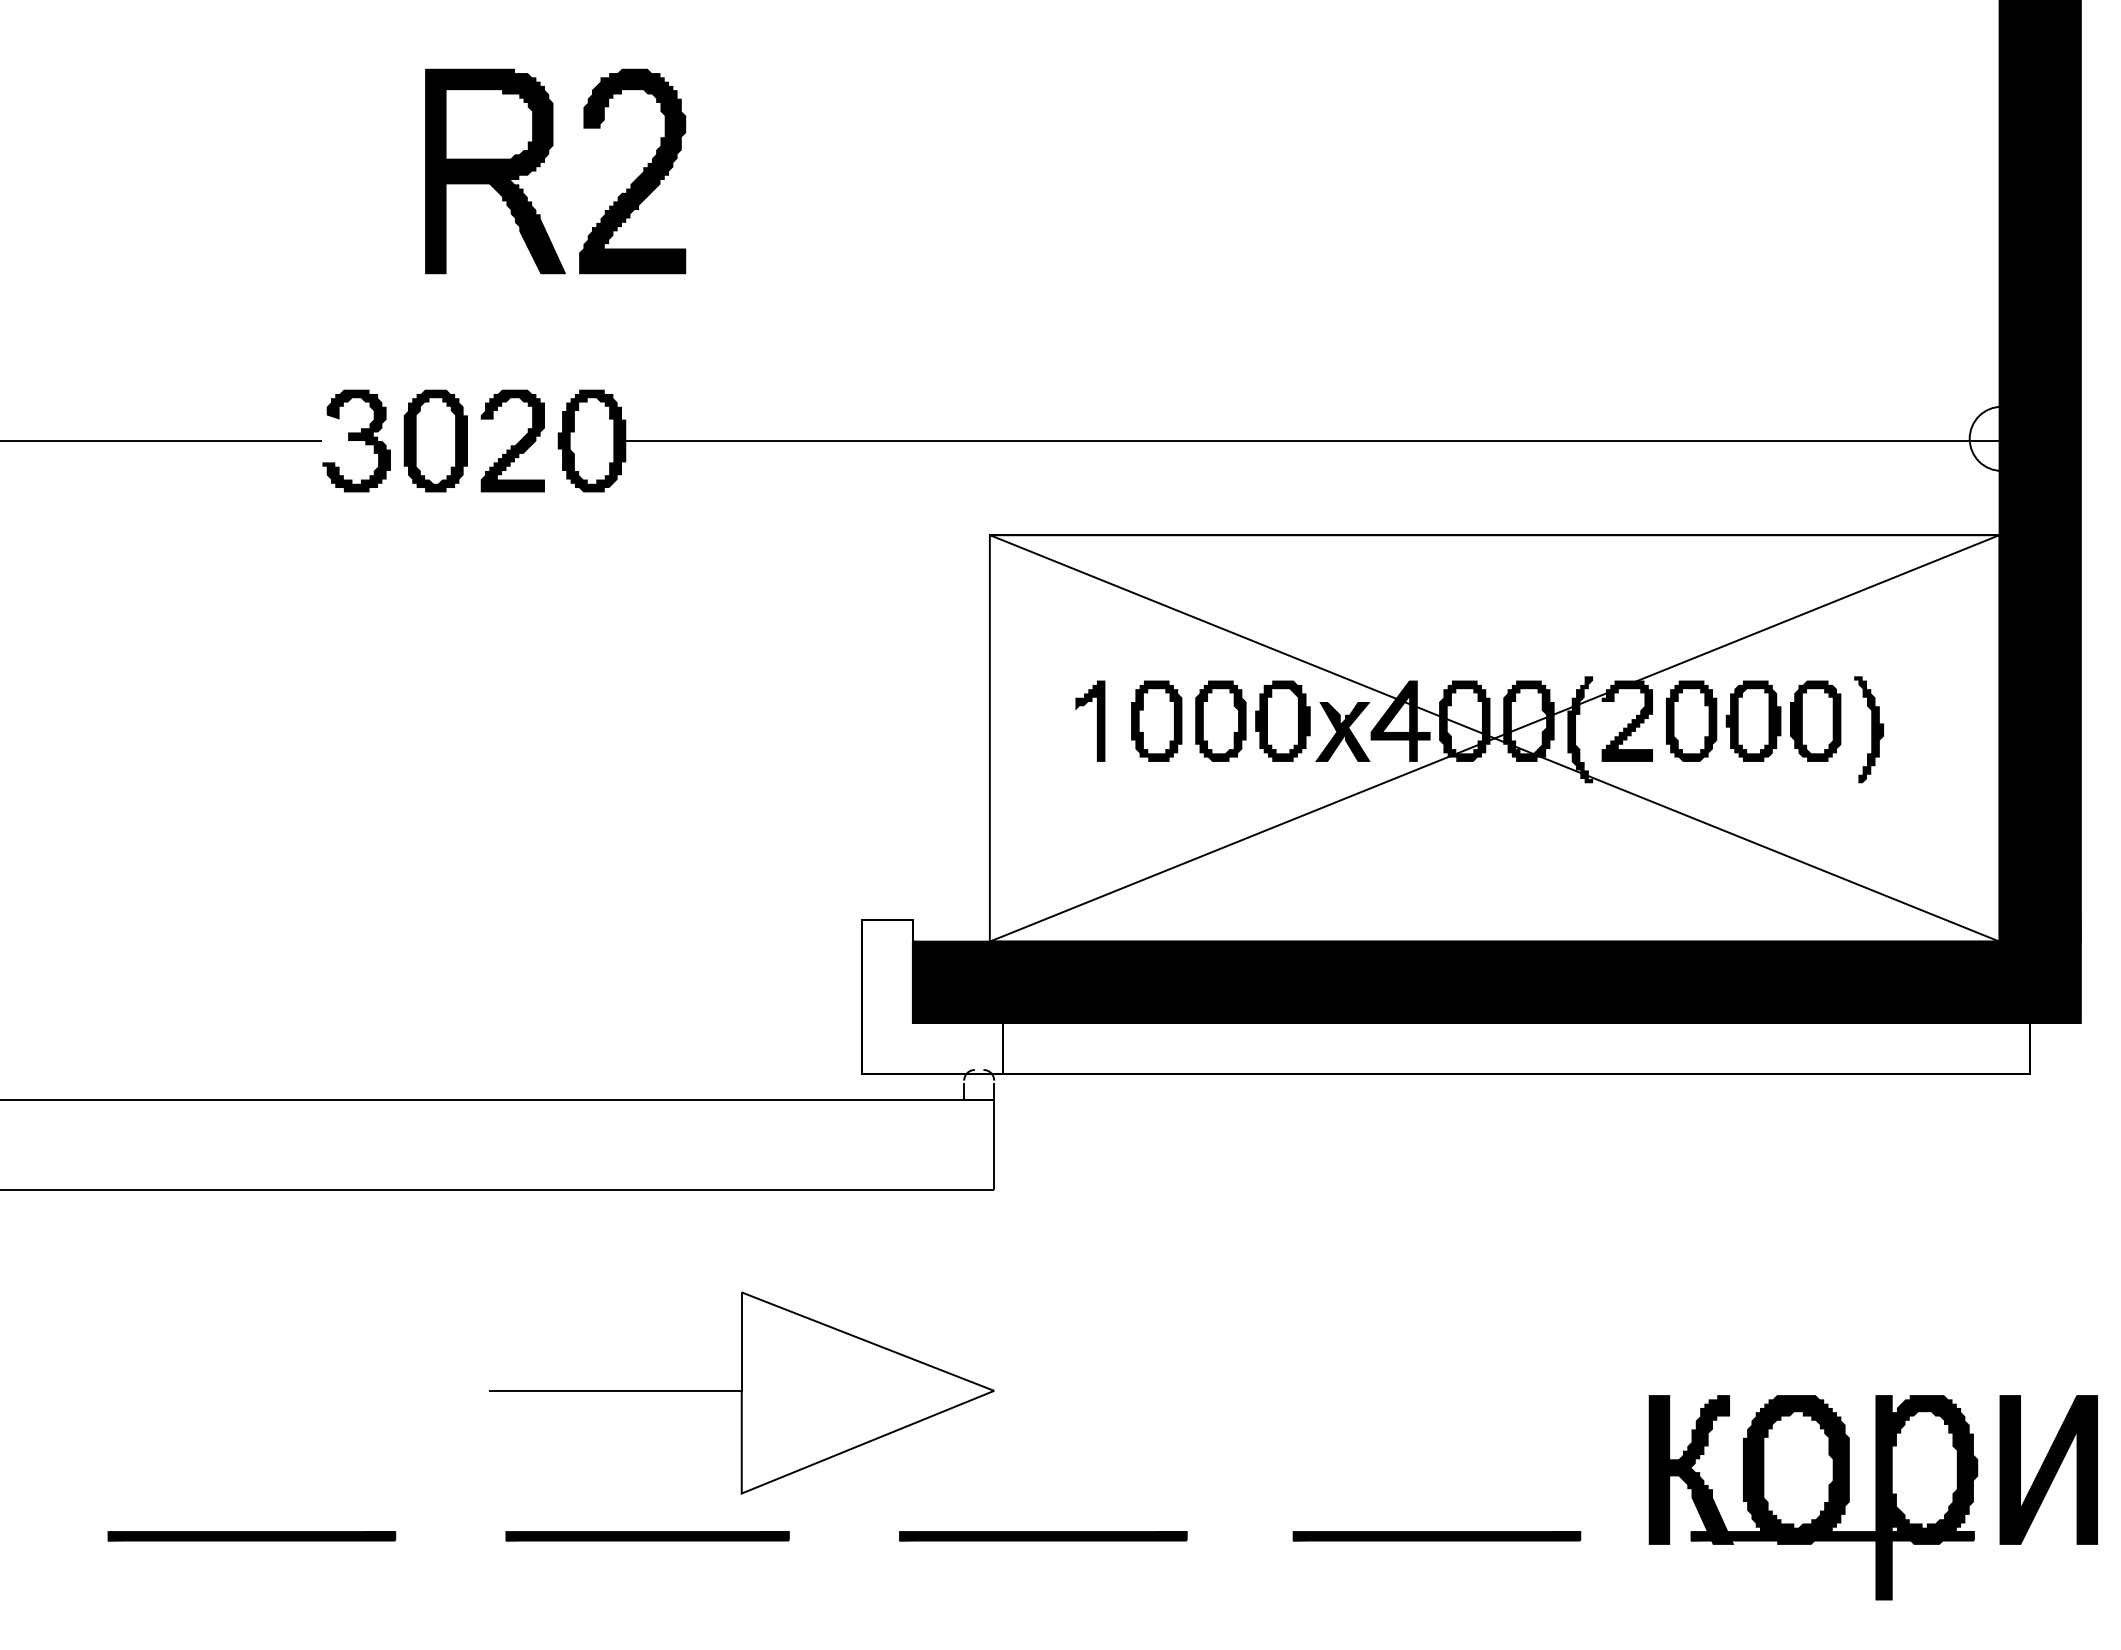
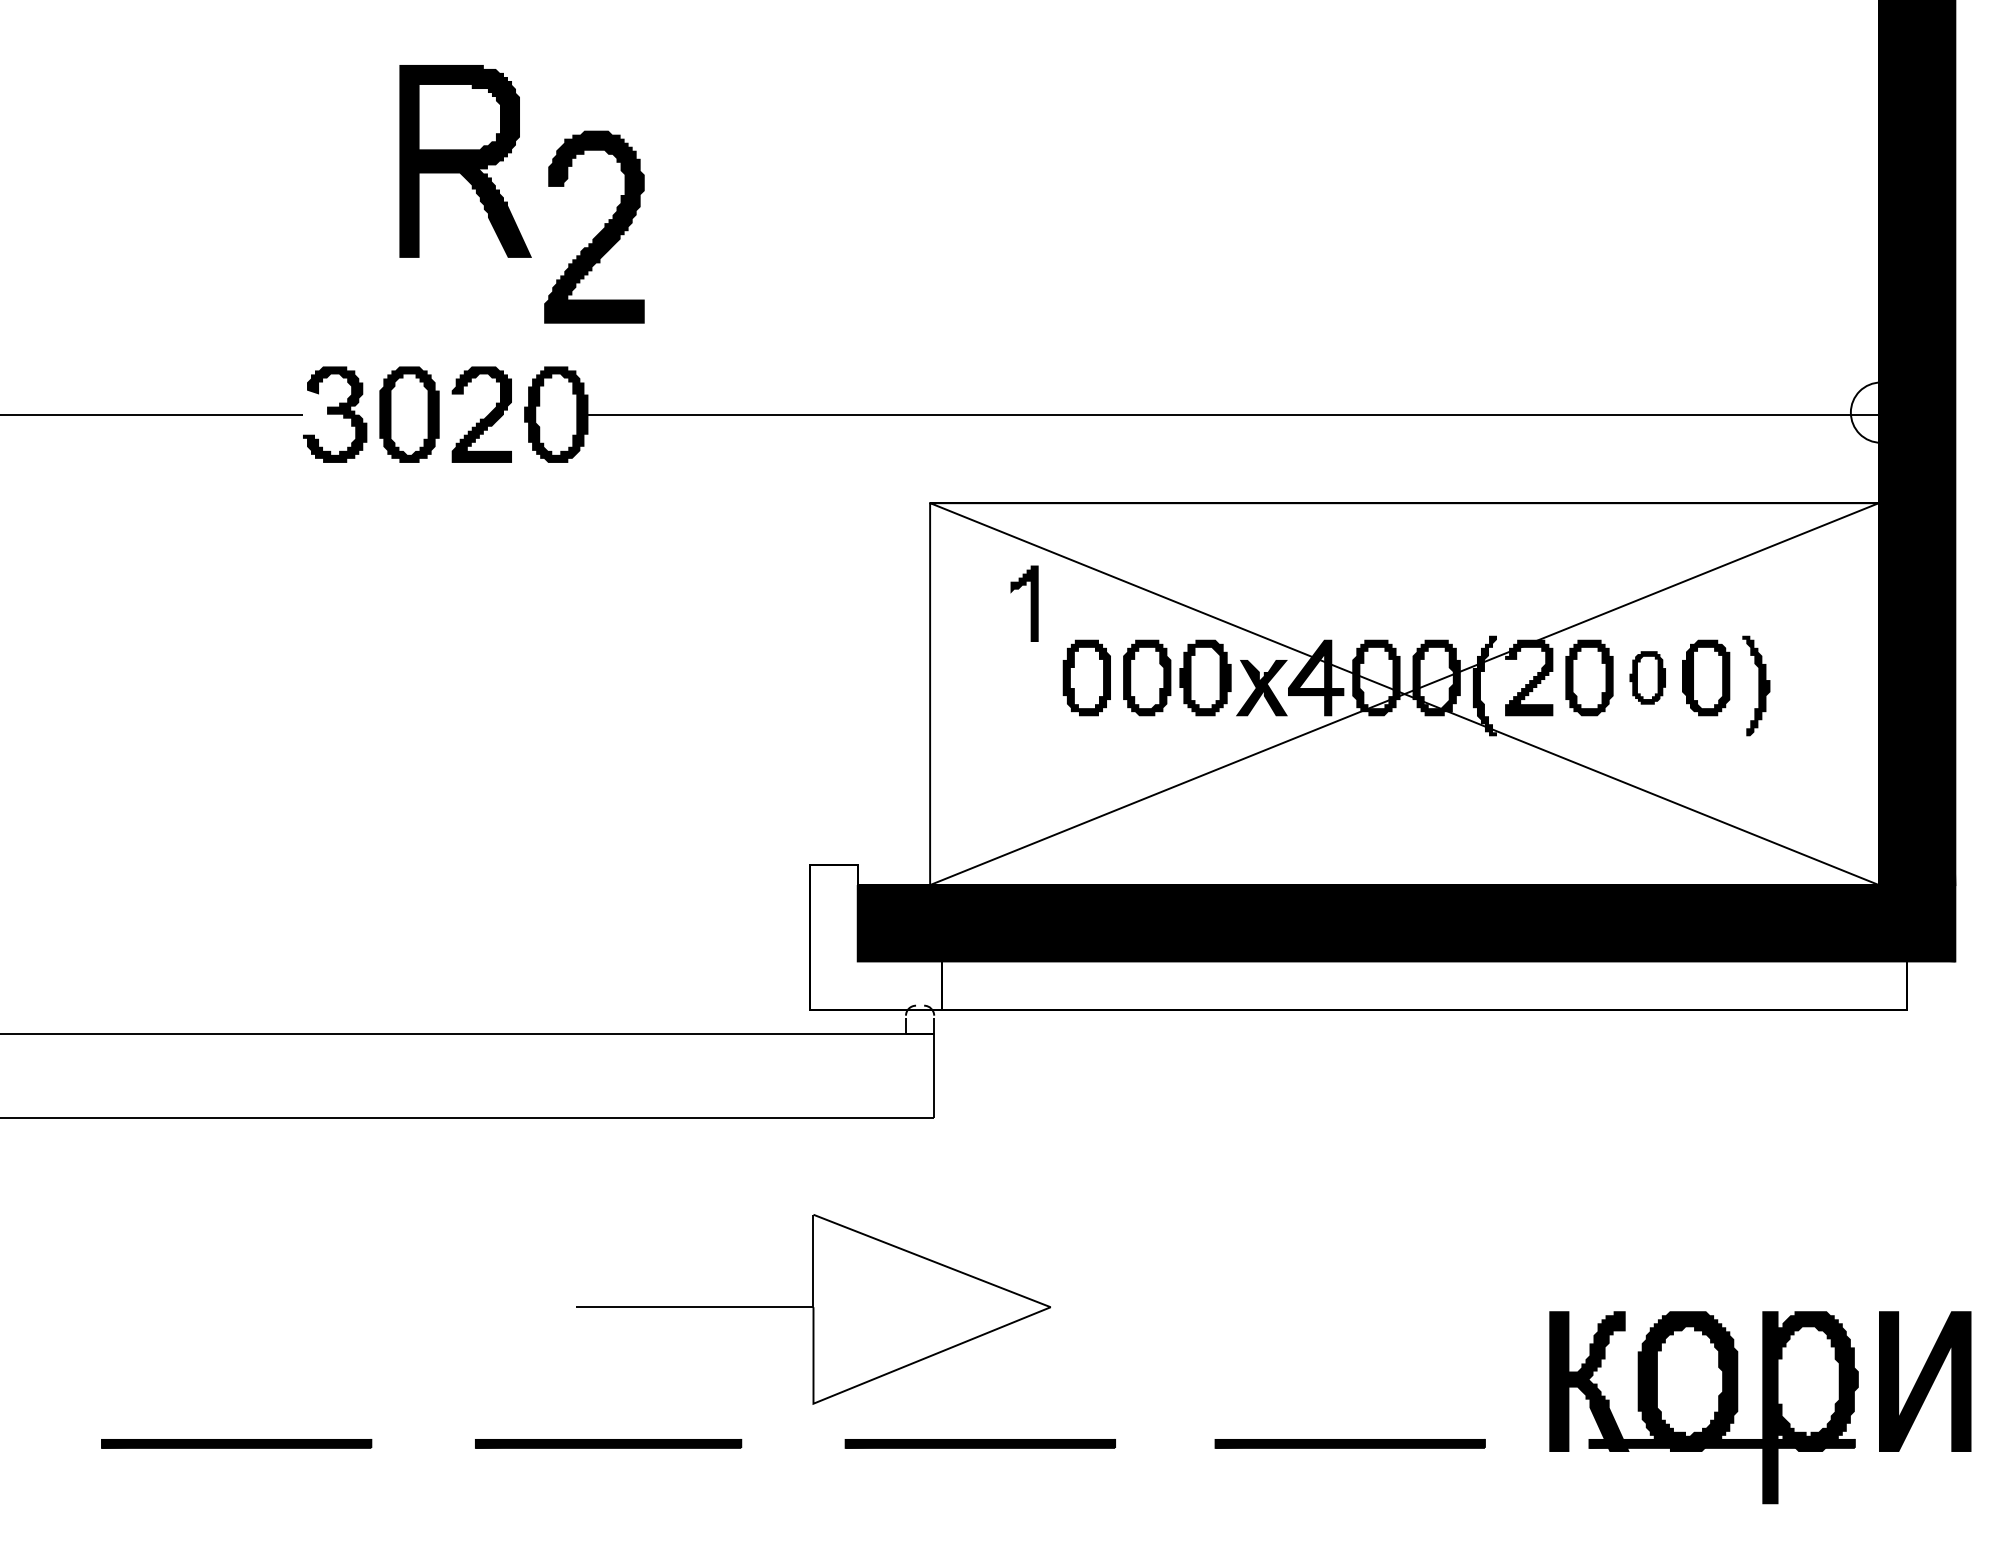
part: (638, 176) -> (599, 231), moved
part: (1097, 720) -> (1031, 603), moved
part: (1753, 720) -> (1647, 677), size x0.7
part: (741, 1392) -> (813, 1308), moved

